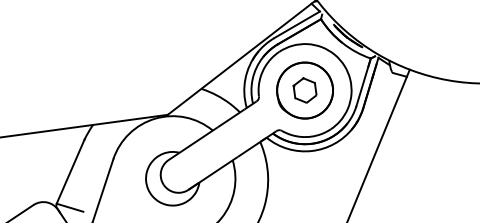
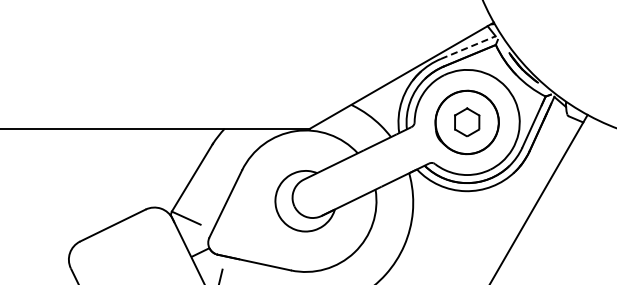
line: (297, 24) -> (468, 47), solid -> dashed

